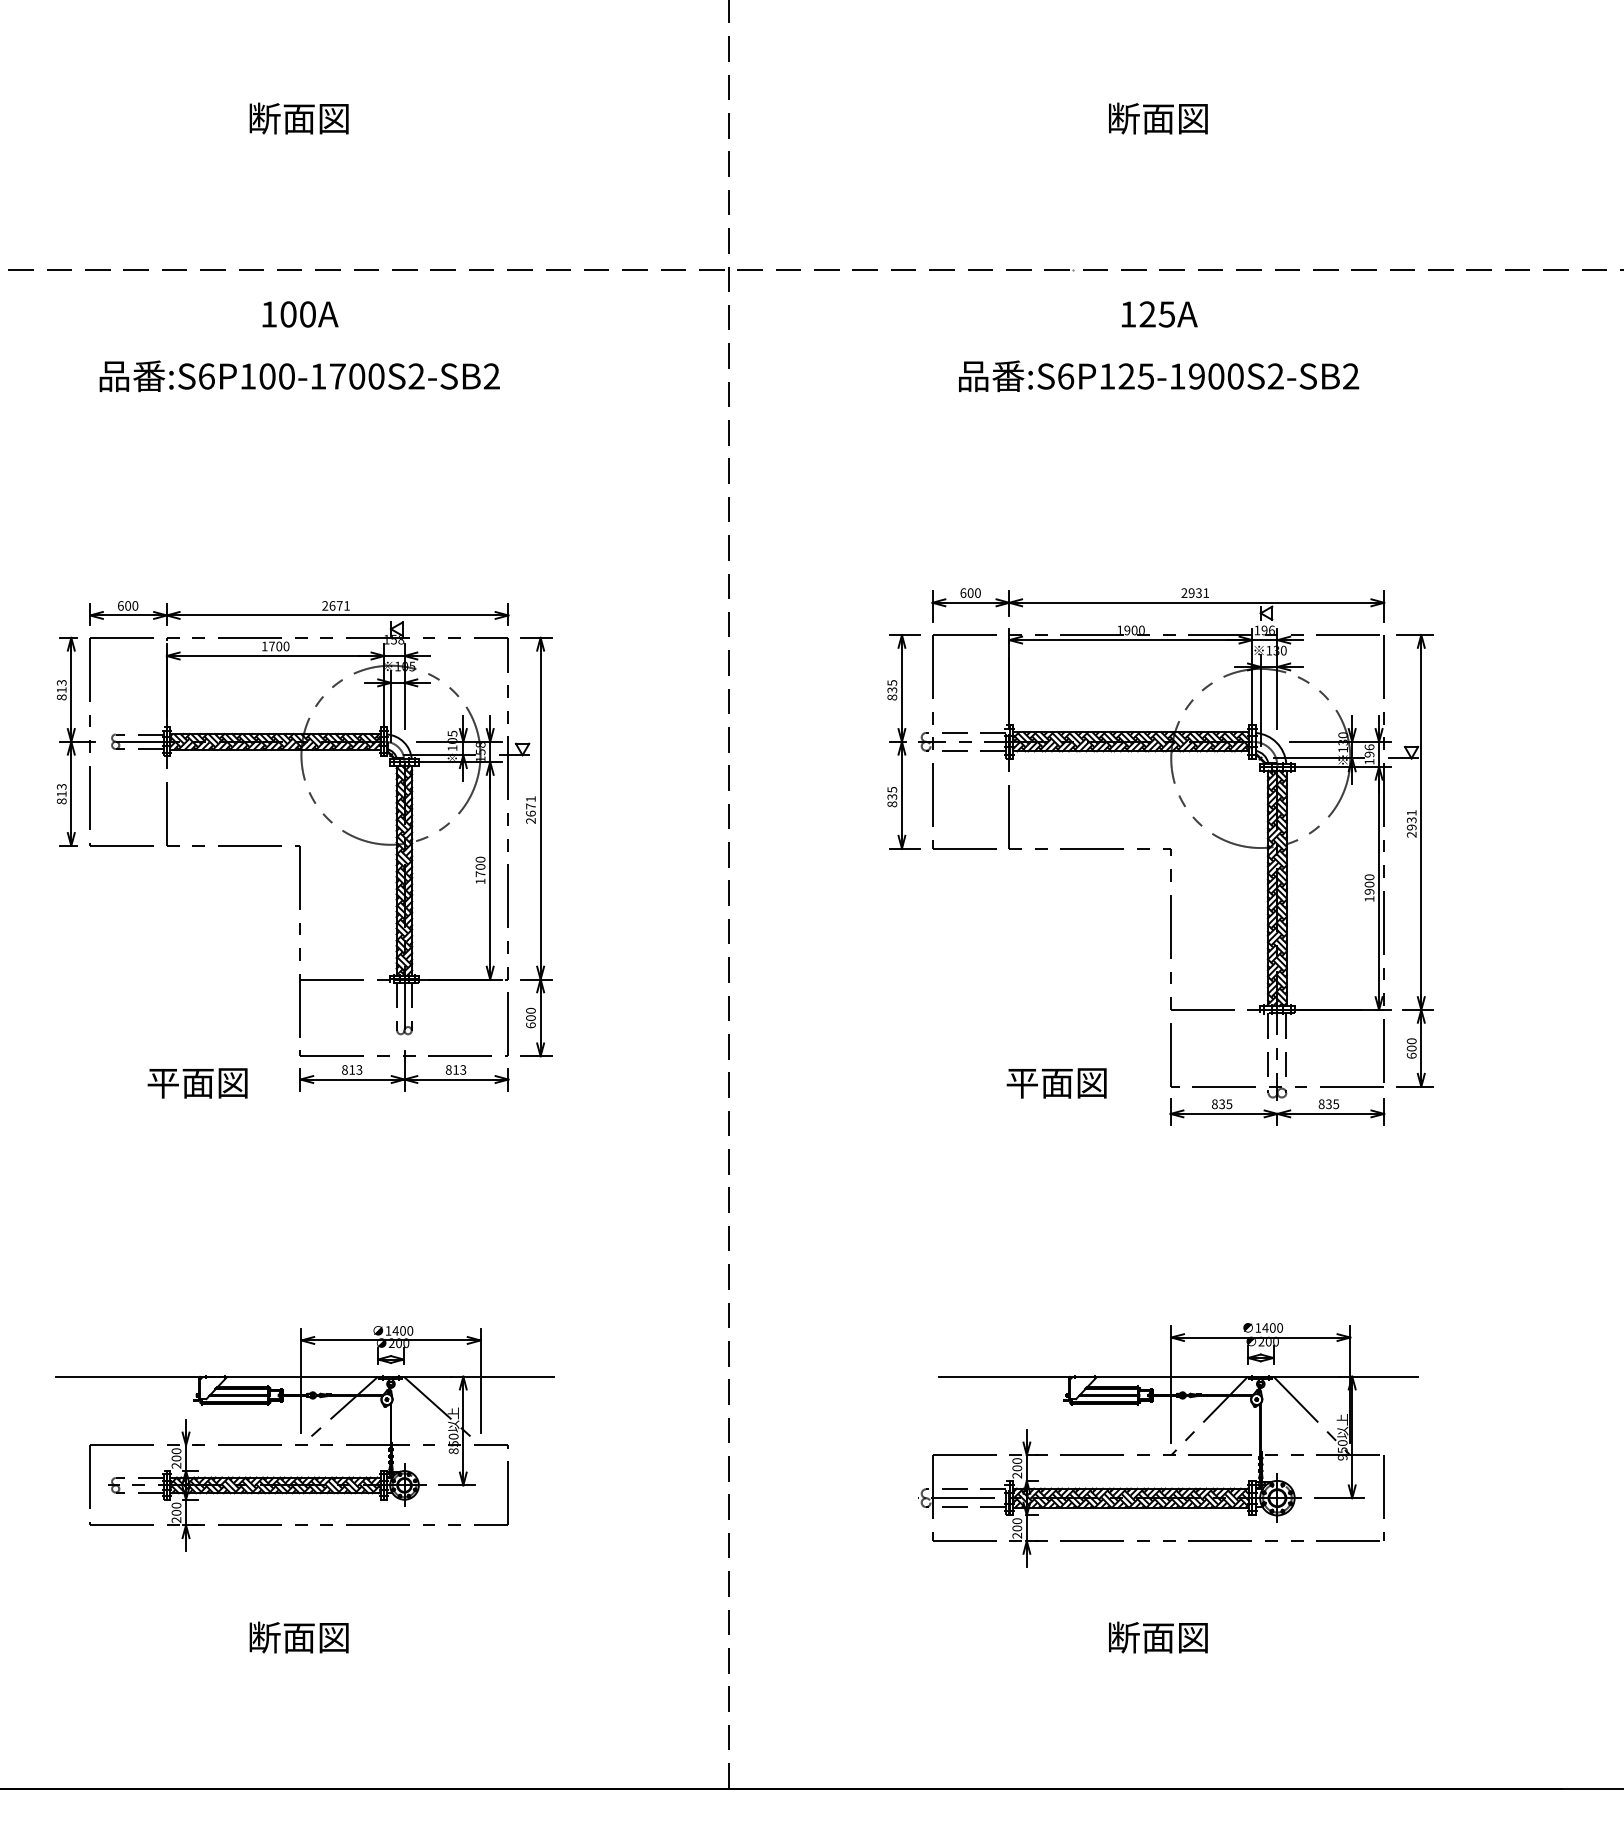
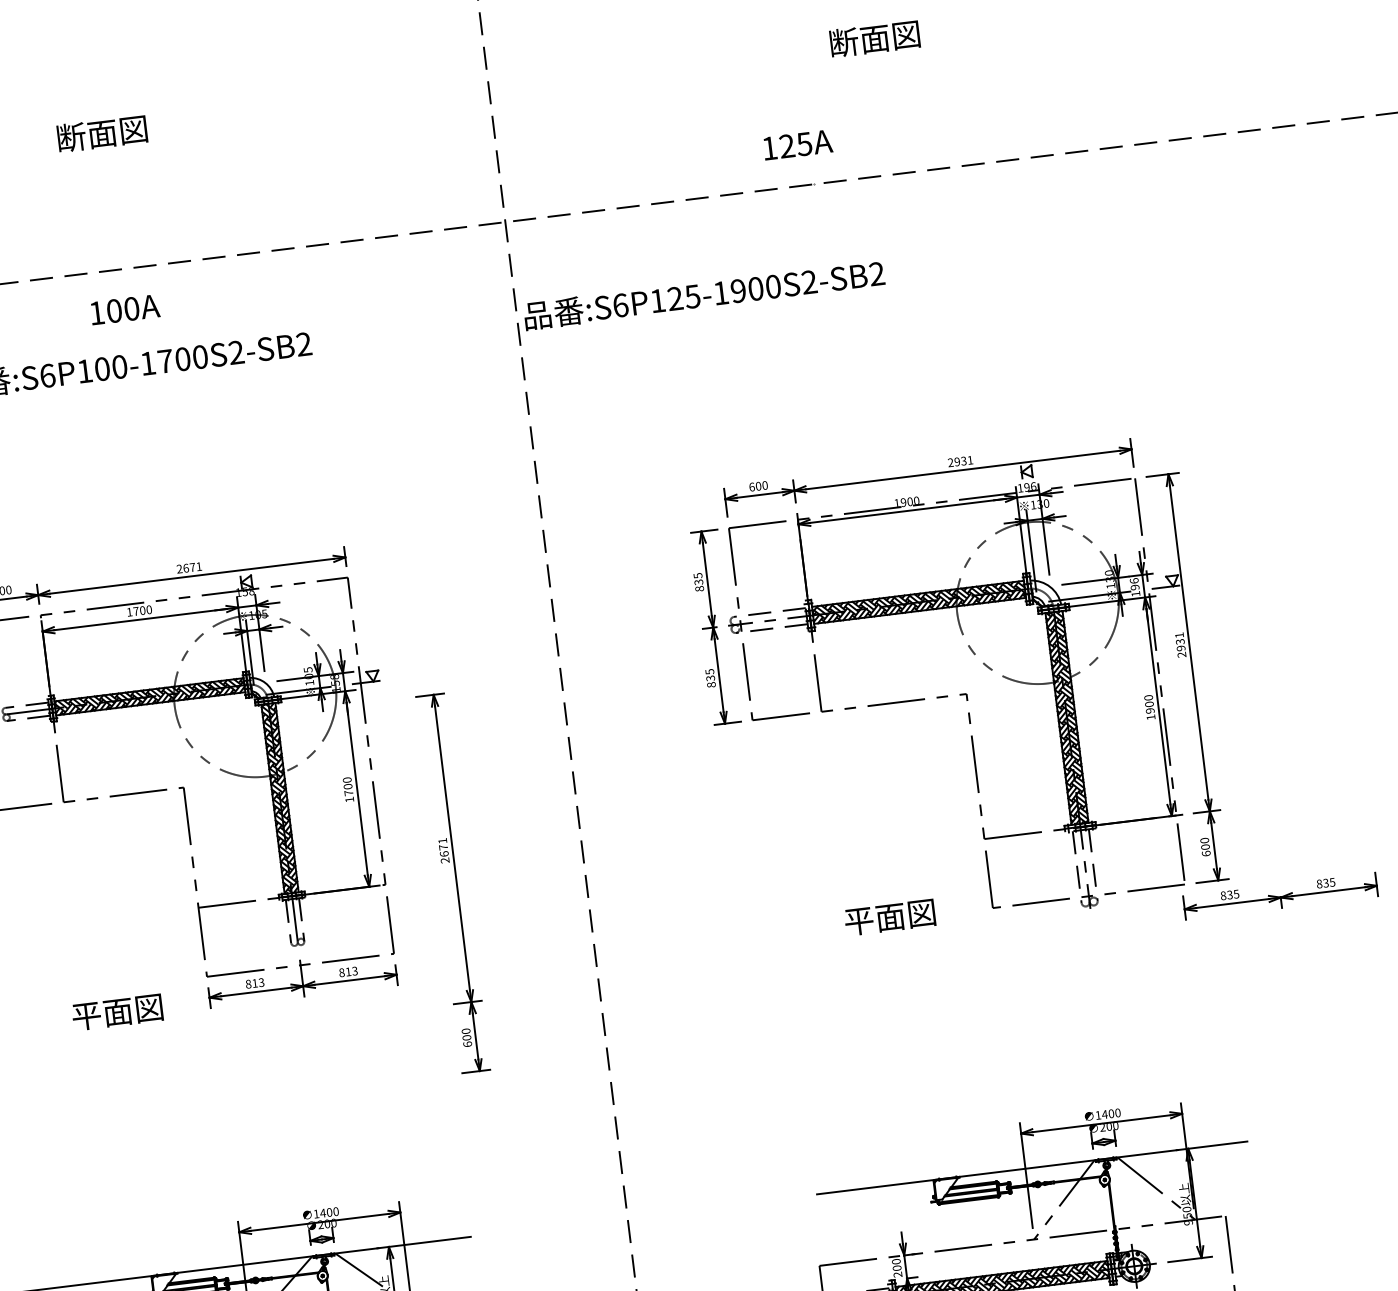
text: (1159, 314) -> (797, 145), moved
text: (1159, 376) -> (704, 295), moved
part: (536, 846) -> (452, 882), moved
part: (1277, 1111) -> (1280, 895), moved

